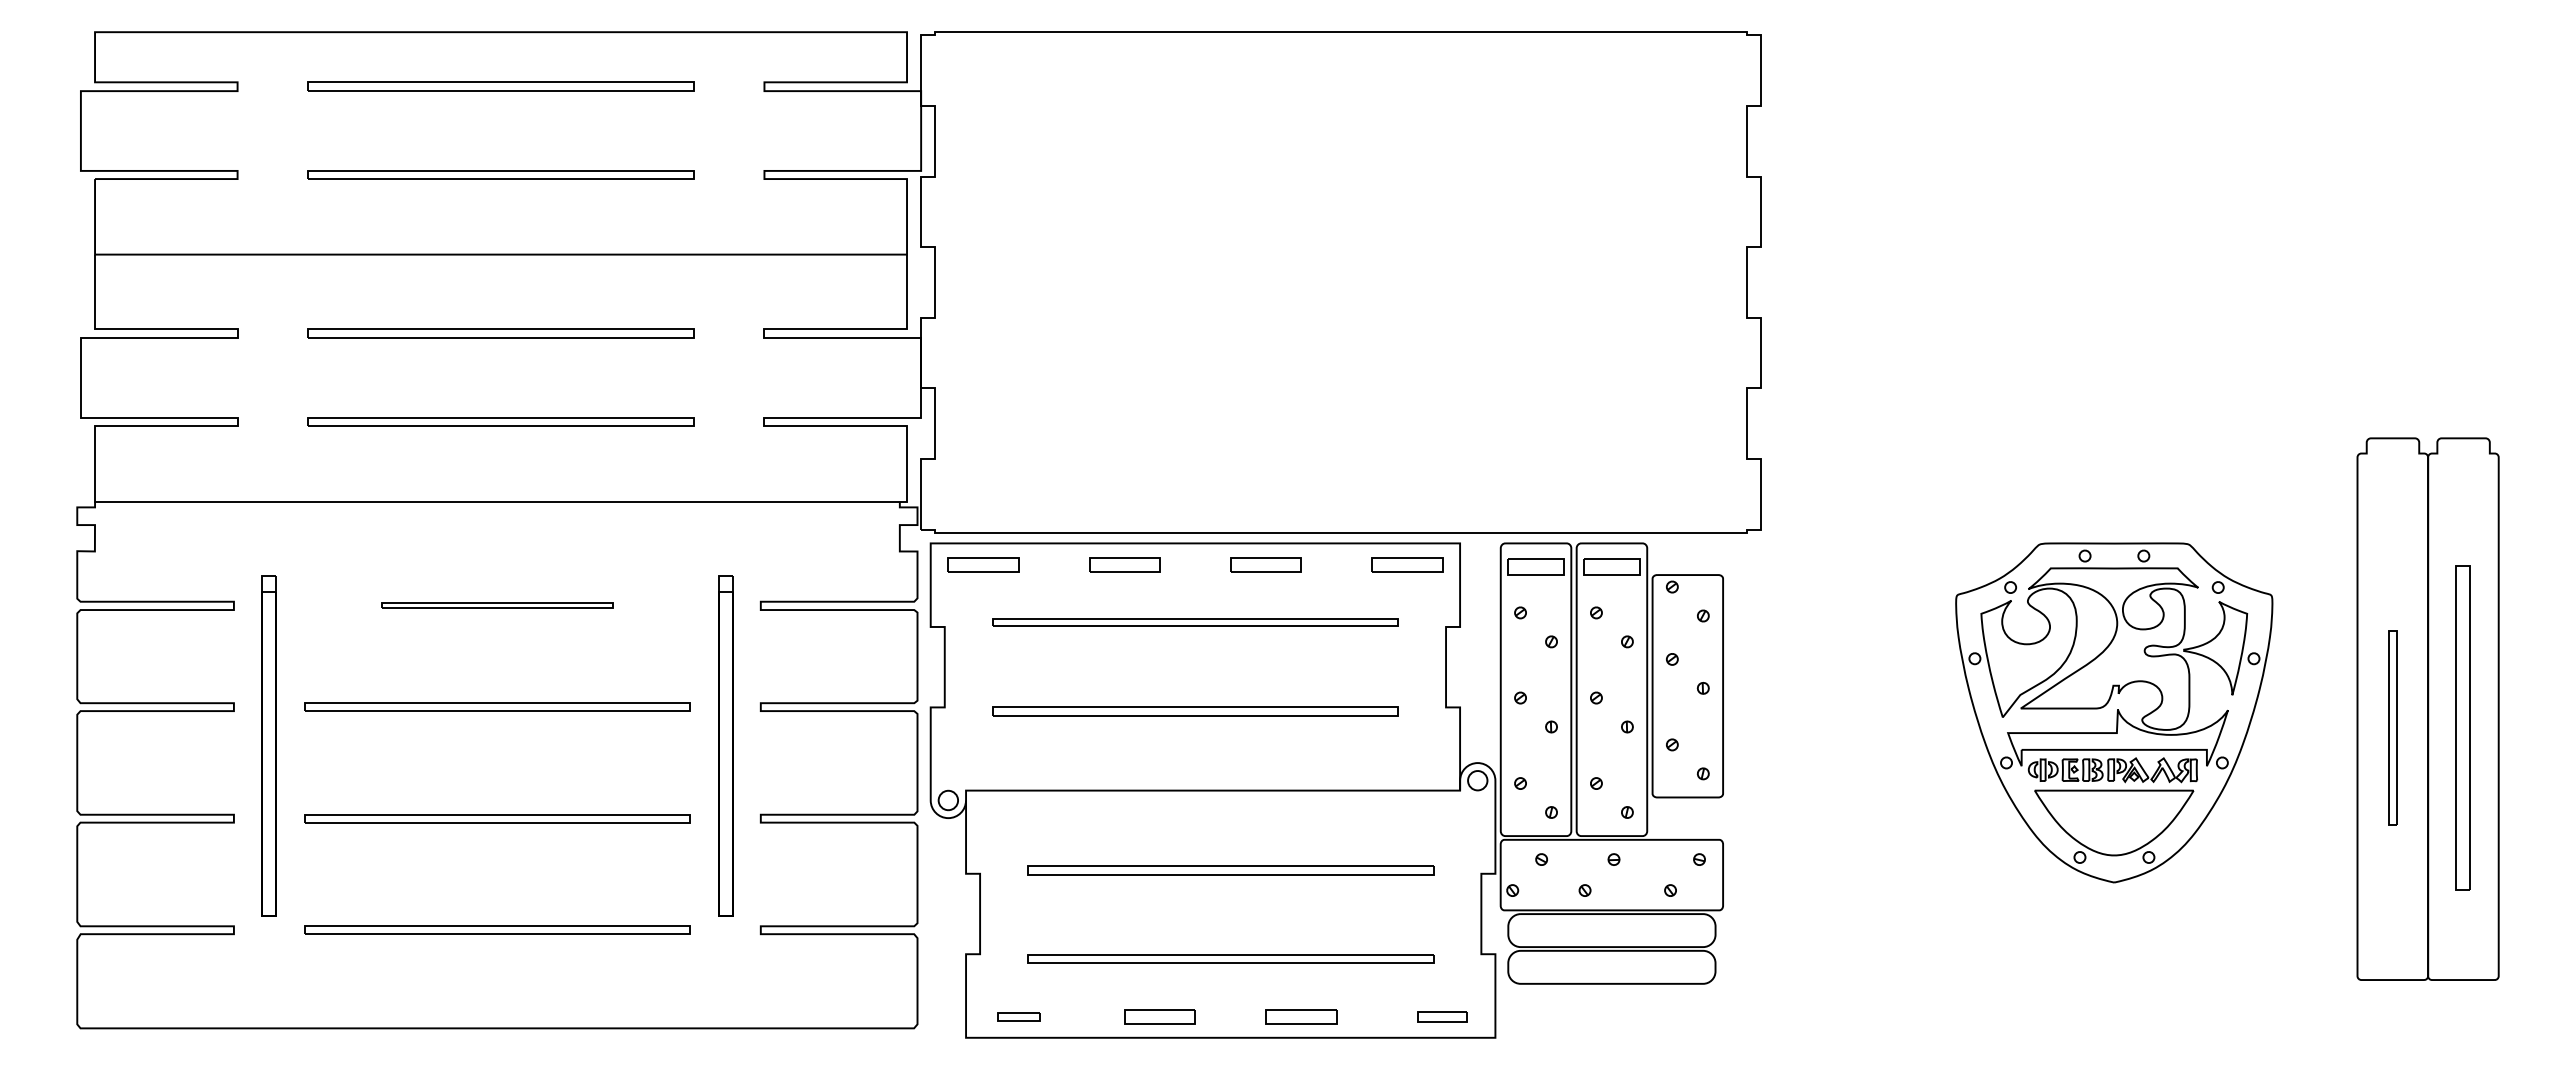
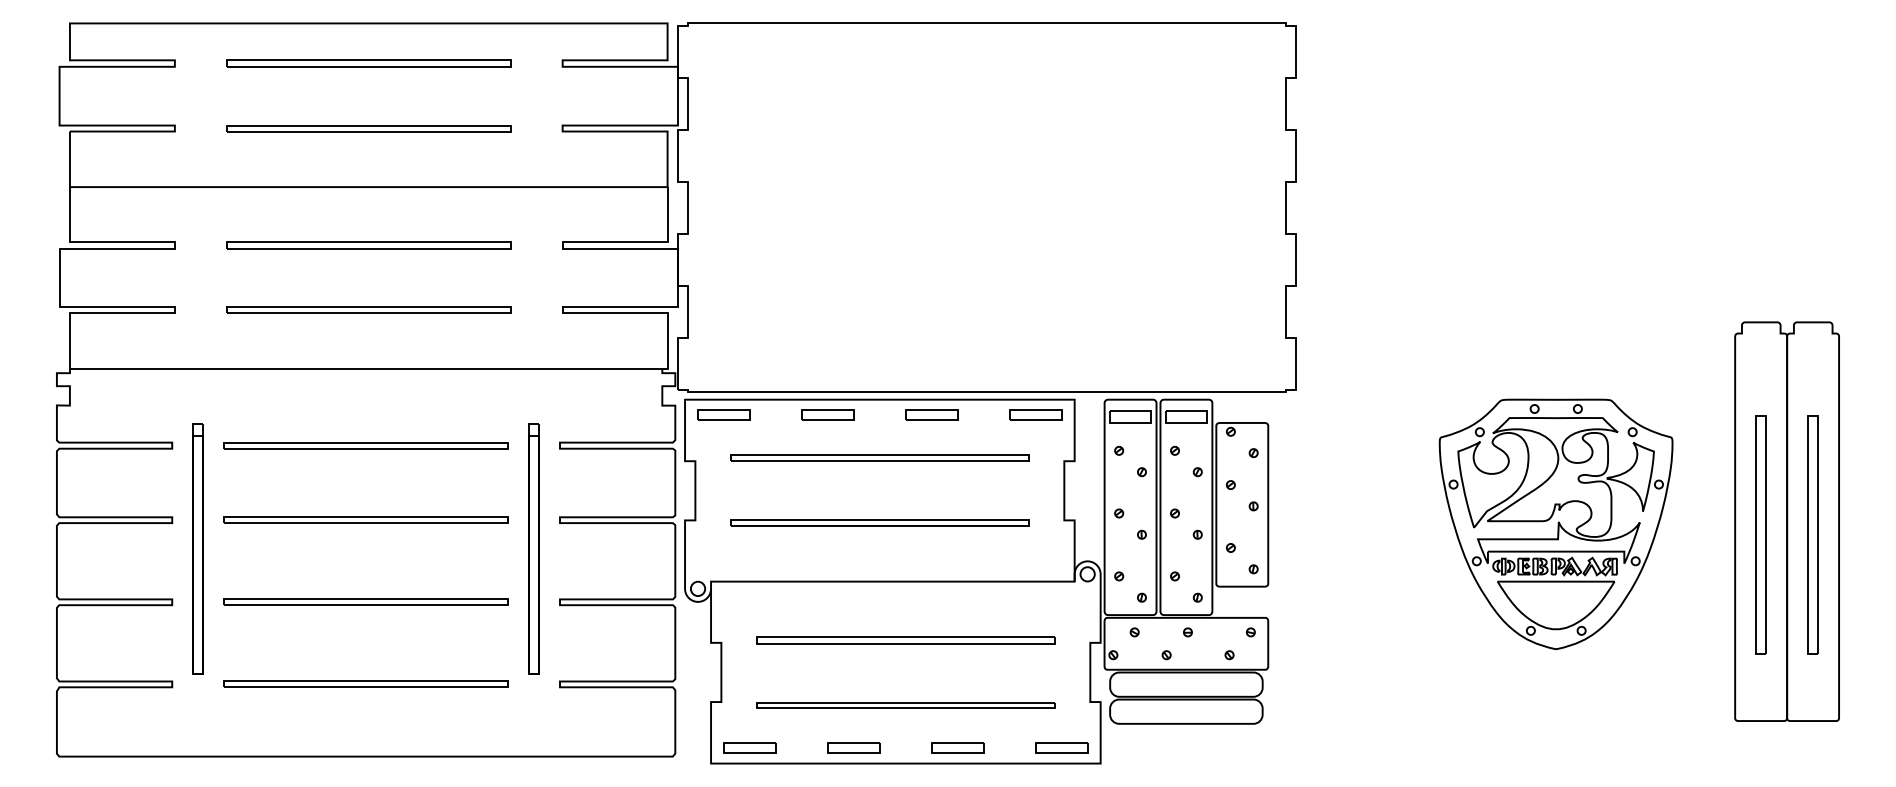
part: (497, 605) -> (366, 445), size x1.67
part: (2392, 727) -> (1760, 535), size x1.67
part: (1018, 1016) -> (749, 747), size x1.67
part: (1442, 1016) -> (1061, 747), size x1.43

